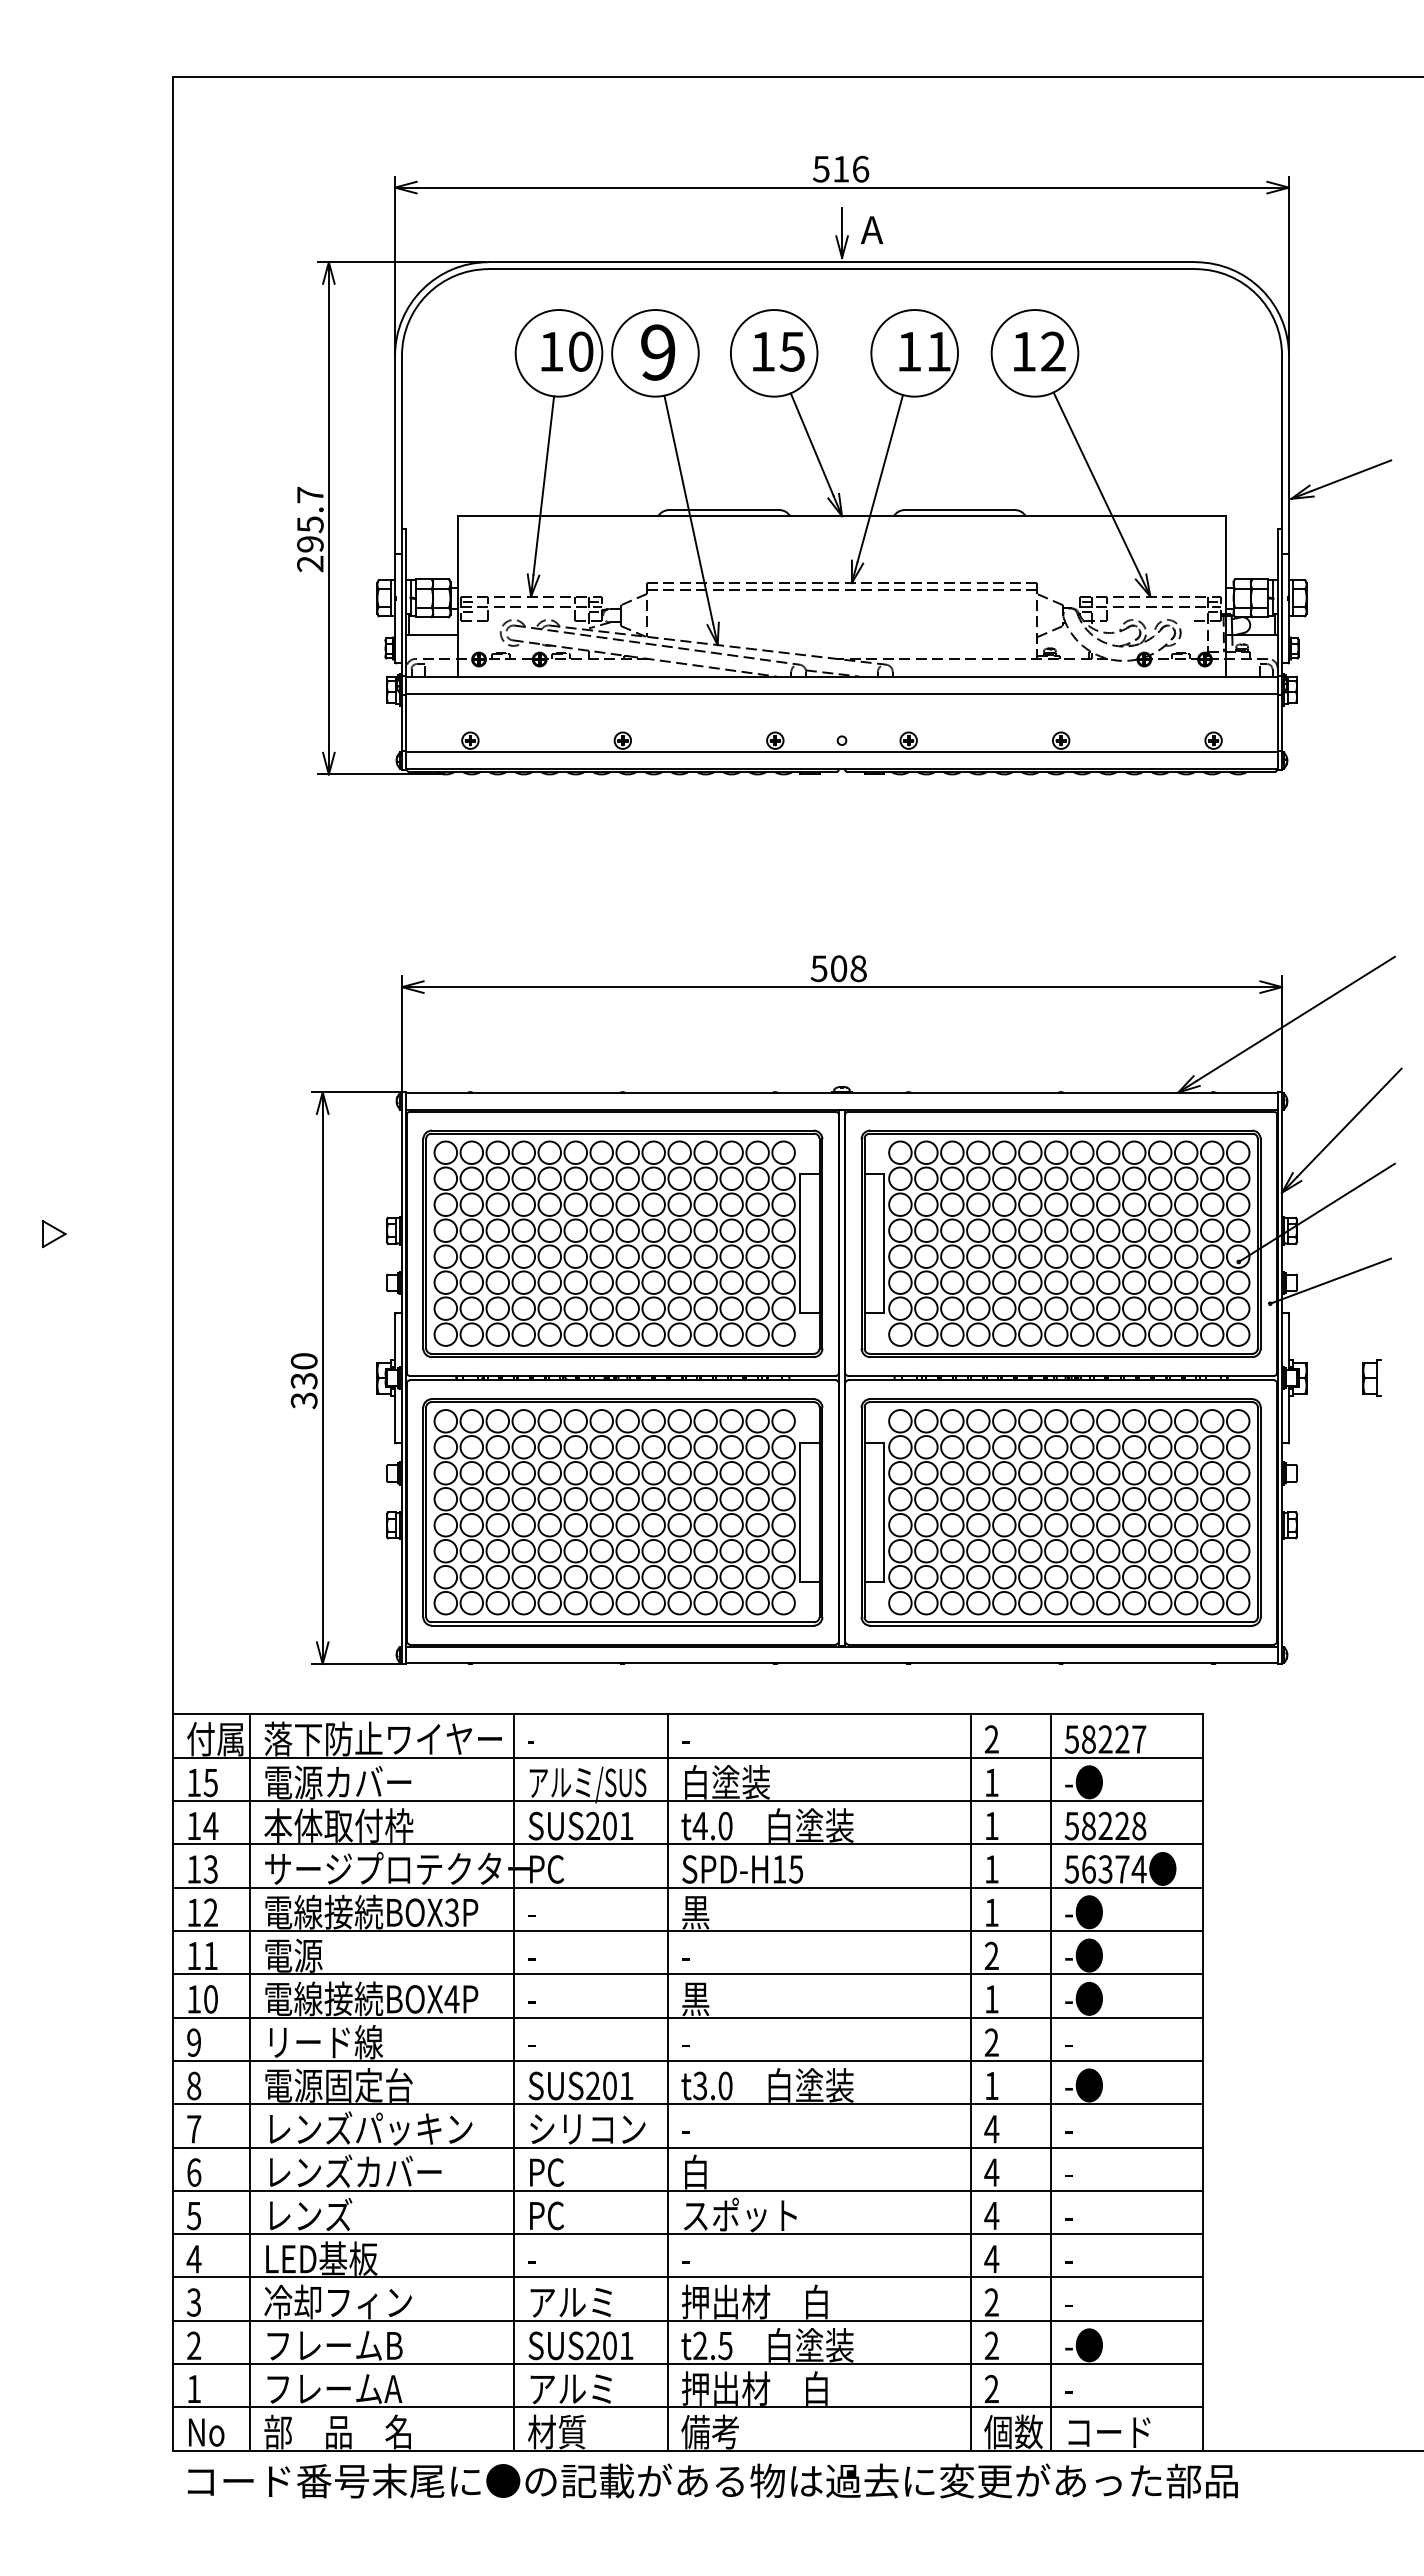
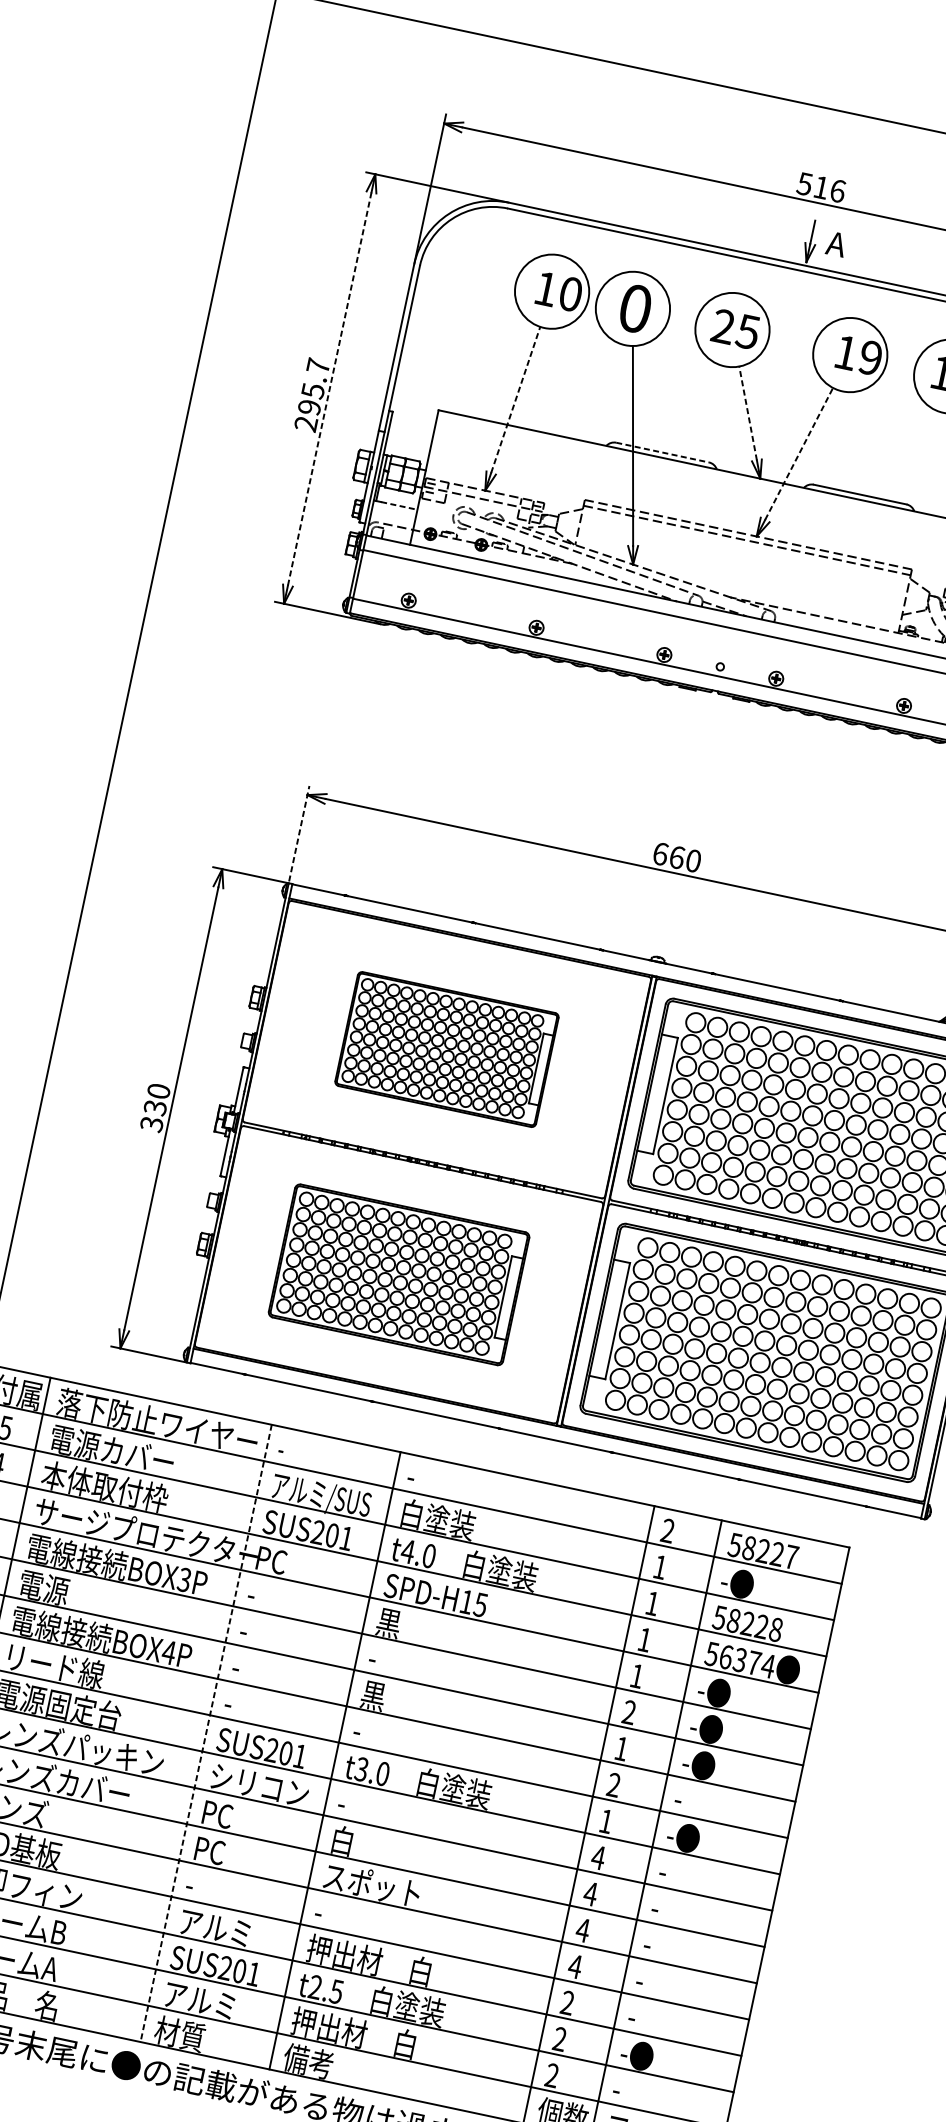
text: (762, 351) -> (723, 326), 15 -> 25
text: (938, 351) -> (870, 357), 11 -> 19
text: (658, 352) -> (635, 308), 9 -> 0
line: (812, 444) -> (748, 413), solid -> dashed
line: (880, 478) -> (799, 453), solid -> dashed
line: (543, 485) -> (515, 399), solid -> dashed
line: (724, 510) -> (662, 452), solid -> dashed
line: (328, 518) -> (329, 389), solid -> dashed
line: (436, 634) -> (399, 505), solid -> dashed
text: (838, 968) -> (676, 857), 508 -> 660
line: (401, 1033) -> (298, 833), solid -> dashed
part: (622, 1243) -> (446, 1049), size x0.6
part: (622, 1512) -> (398, 1274), size x0.7
line: (513, 2083) -> (205, 1734), solid -> dashed

